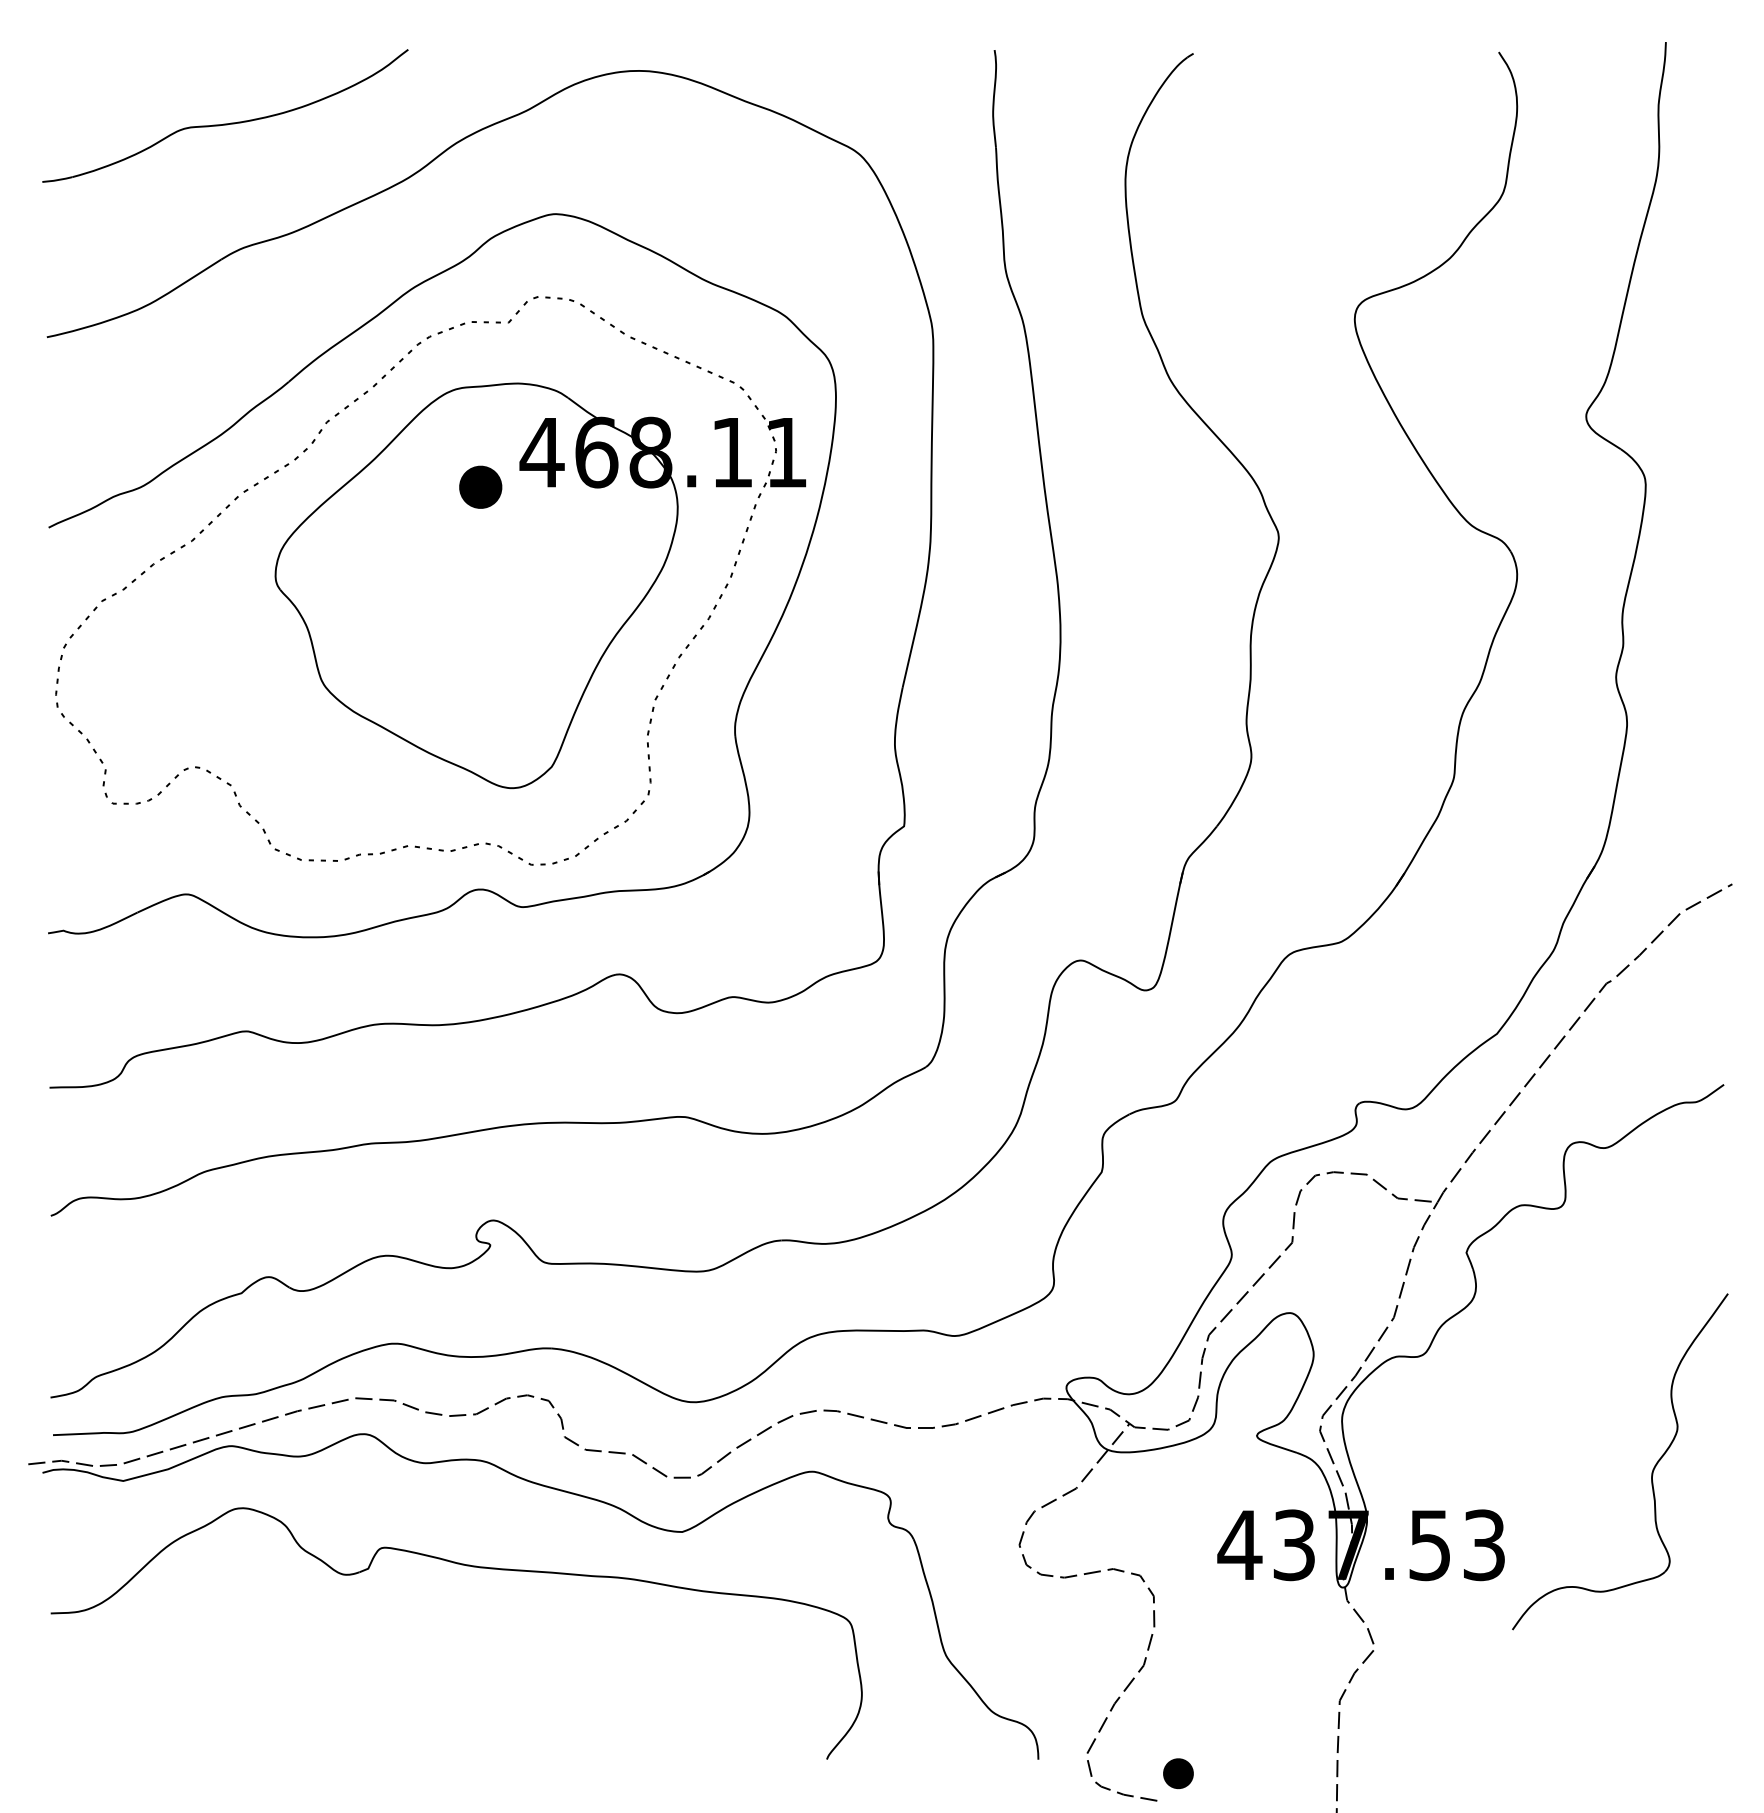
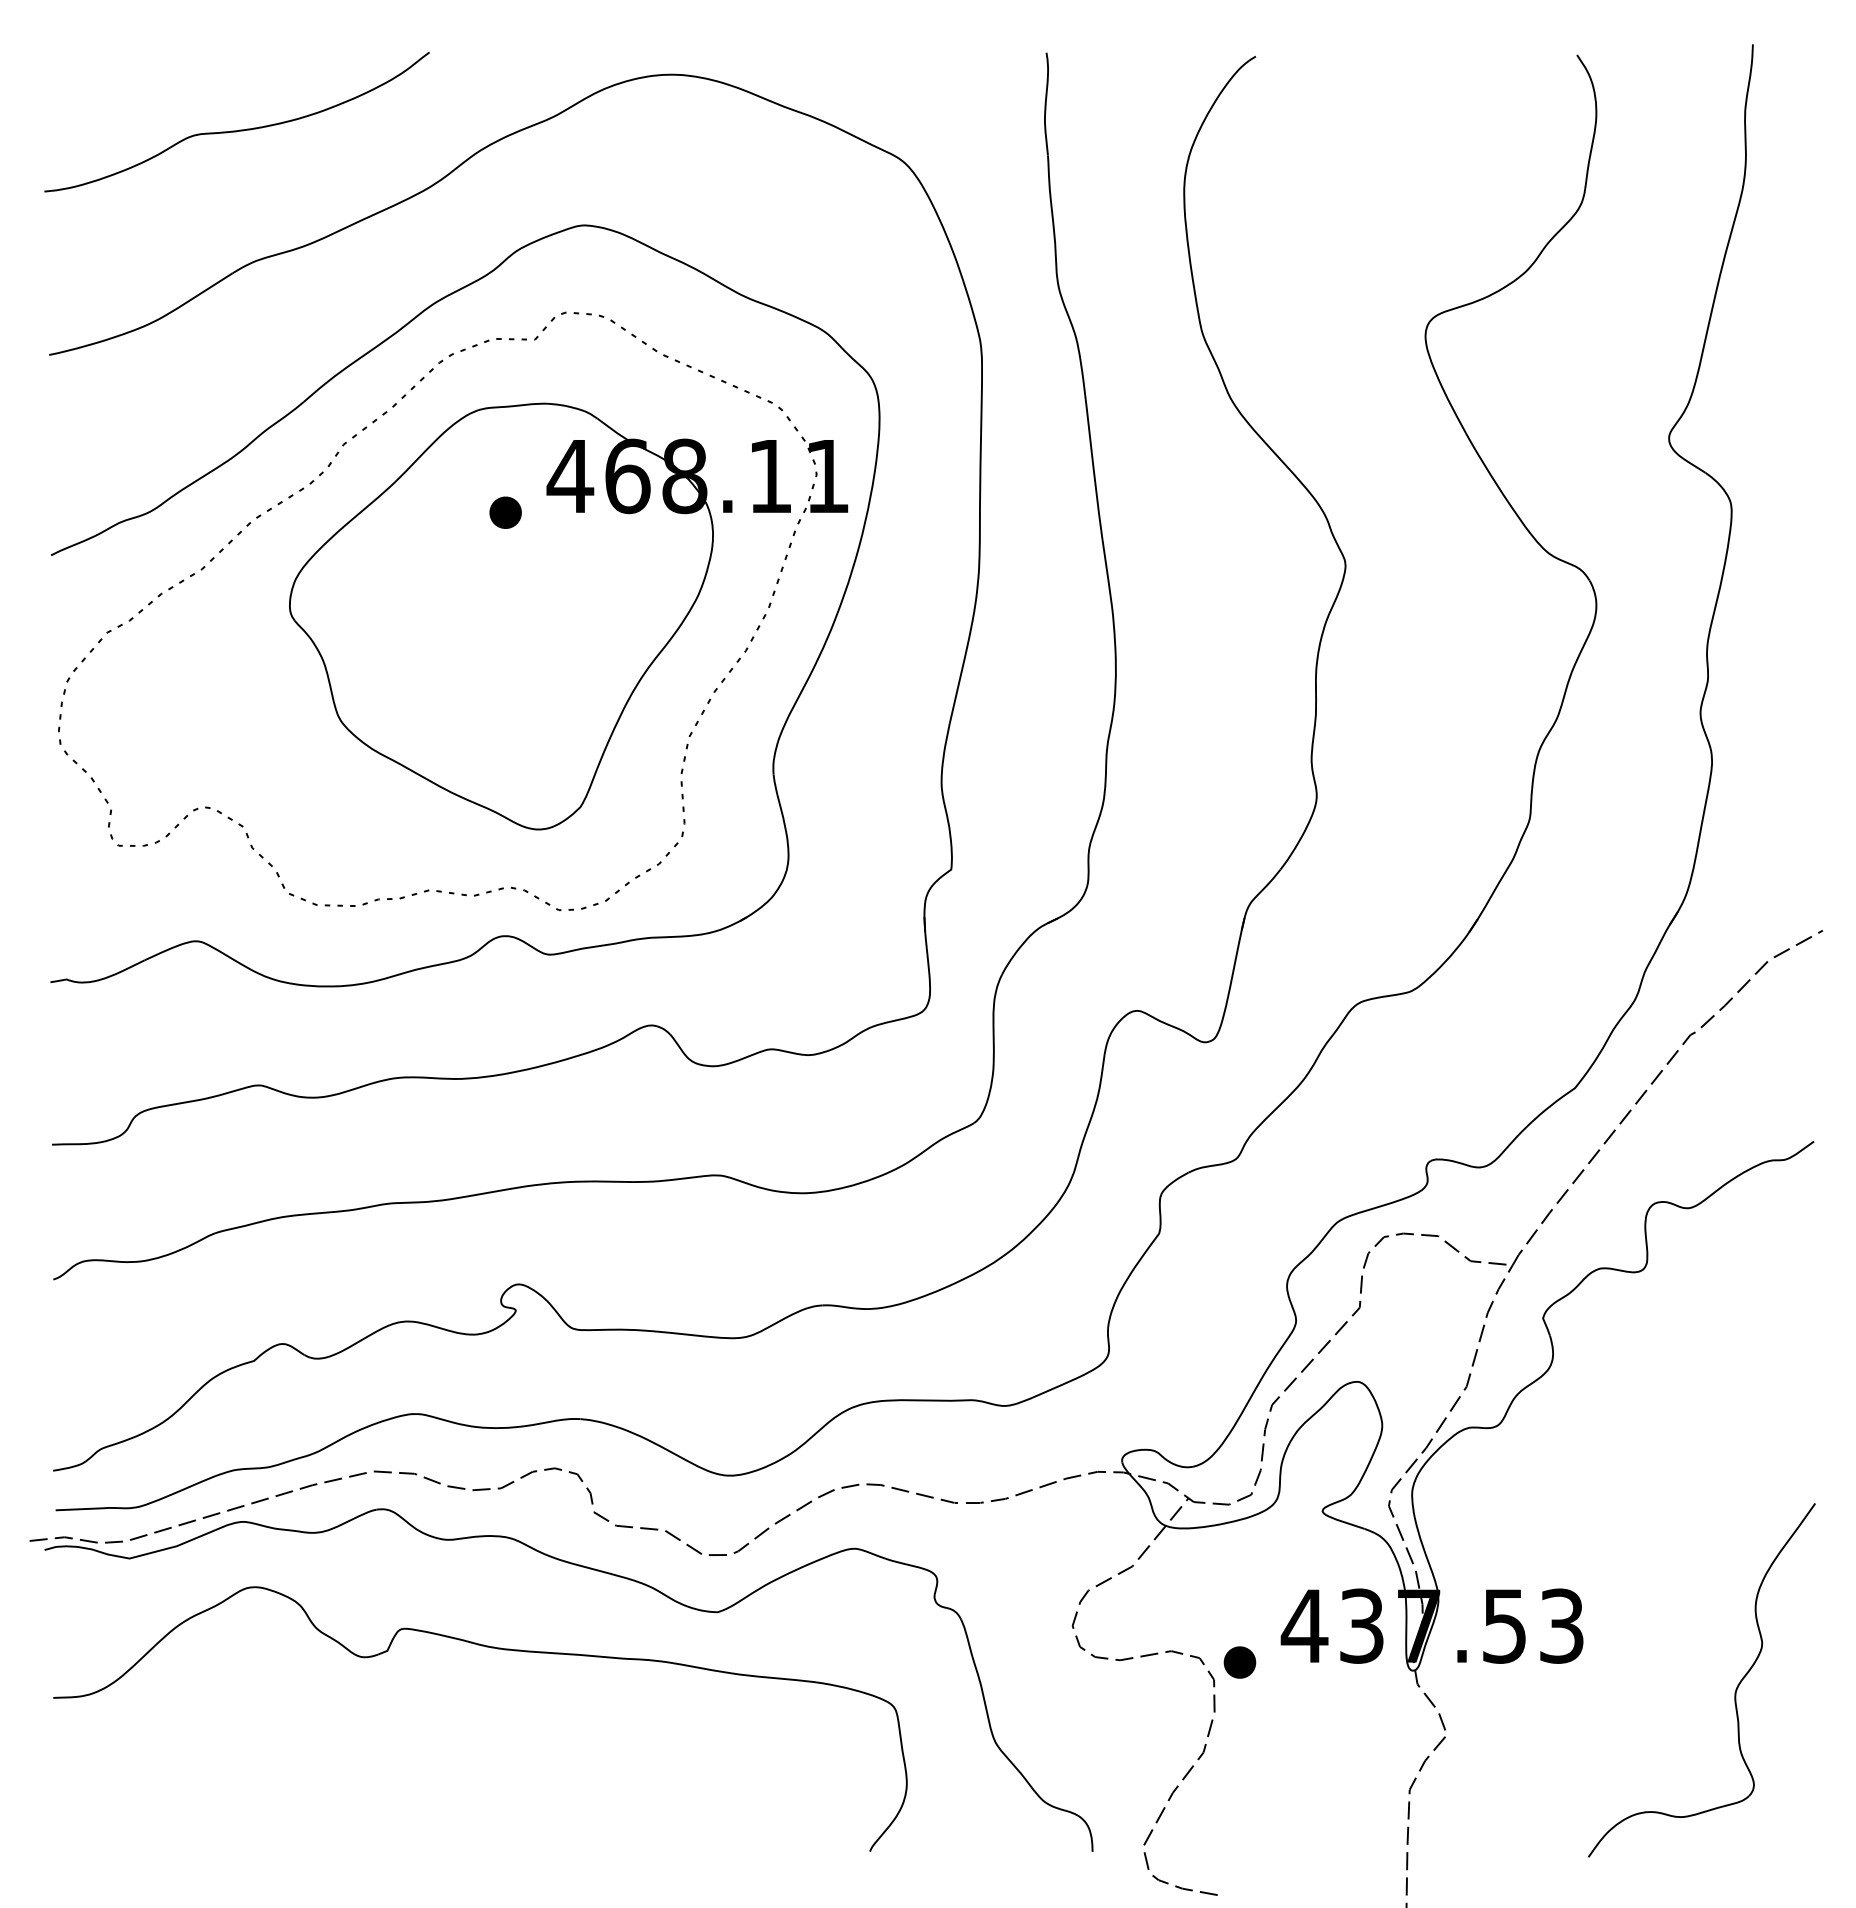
part: (480, 486) -> (505, 512), size x0.71
part: (1651, 1473) -> (1734, 1692), moved
part: (1178, 1773) -> (1239, 1662), moved

